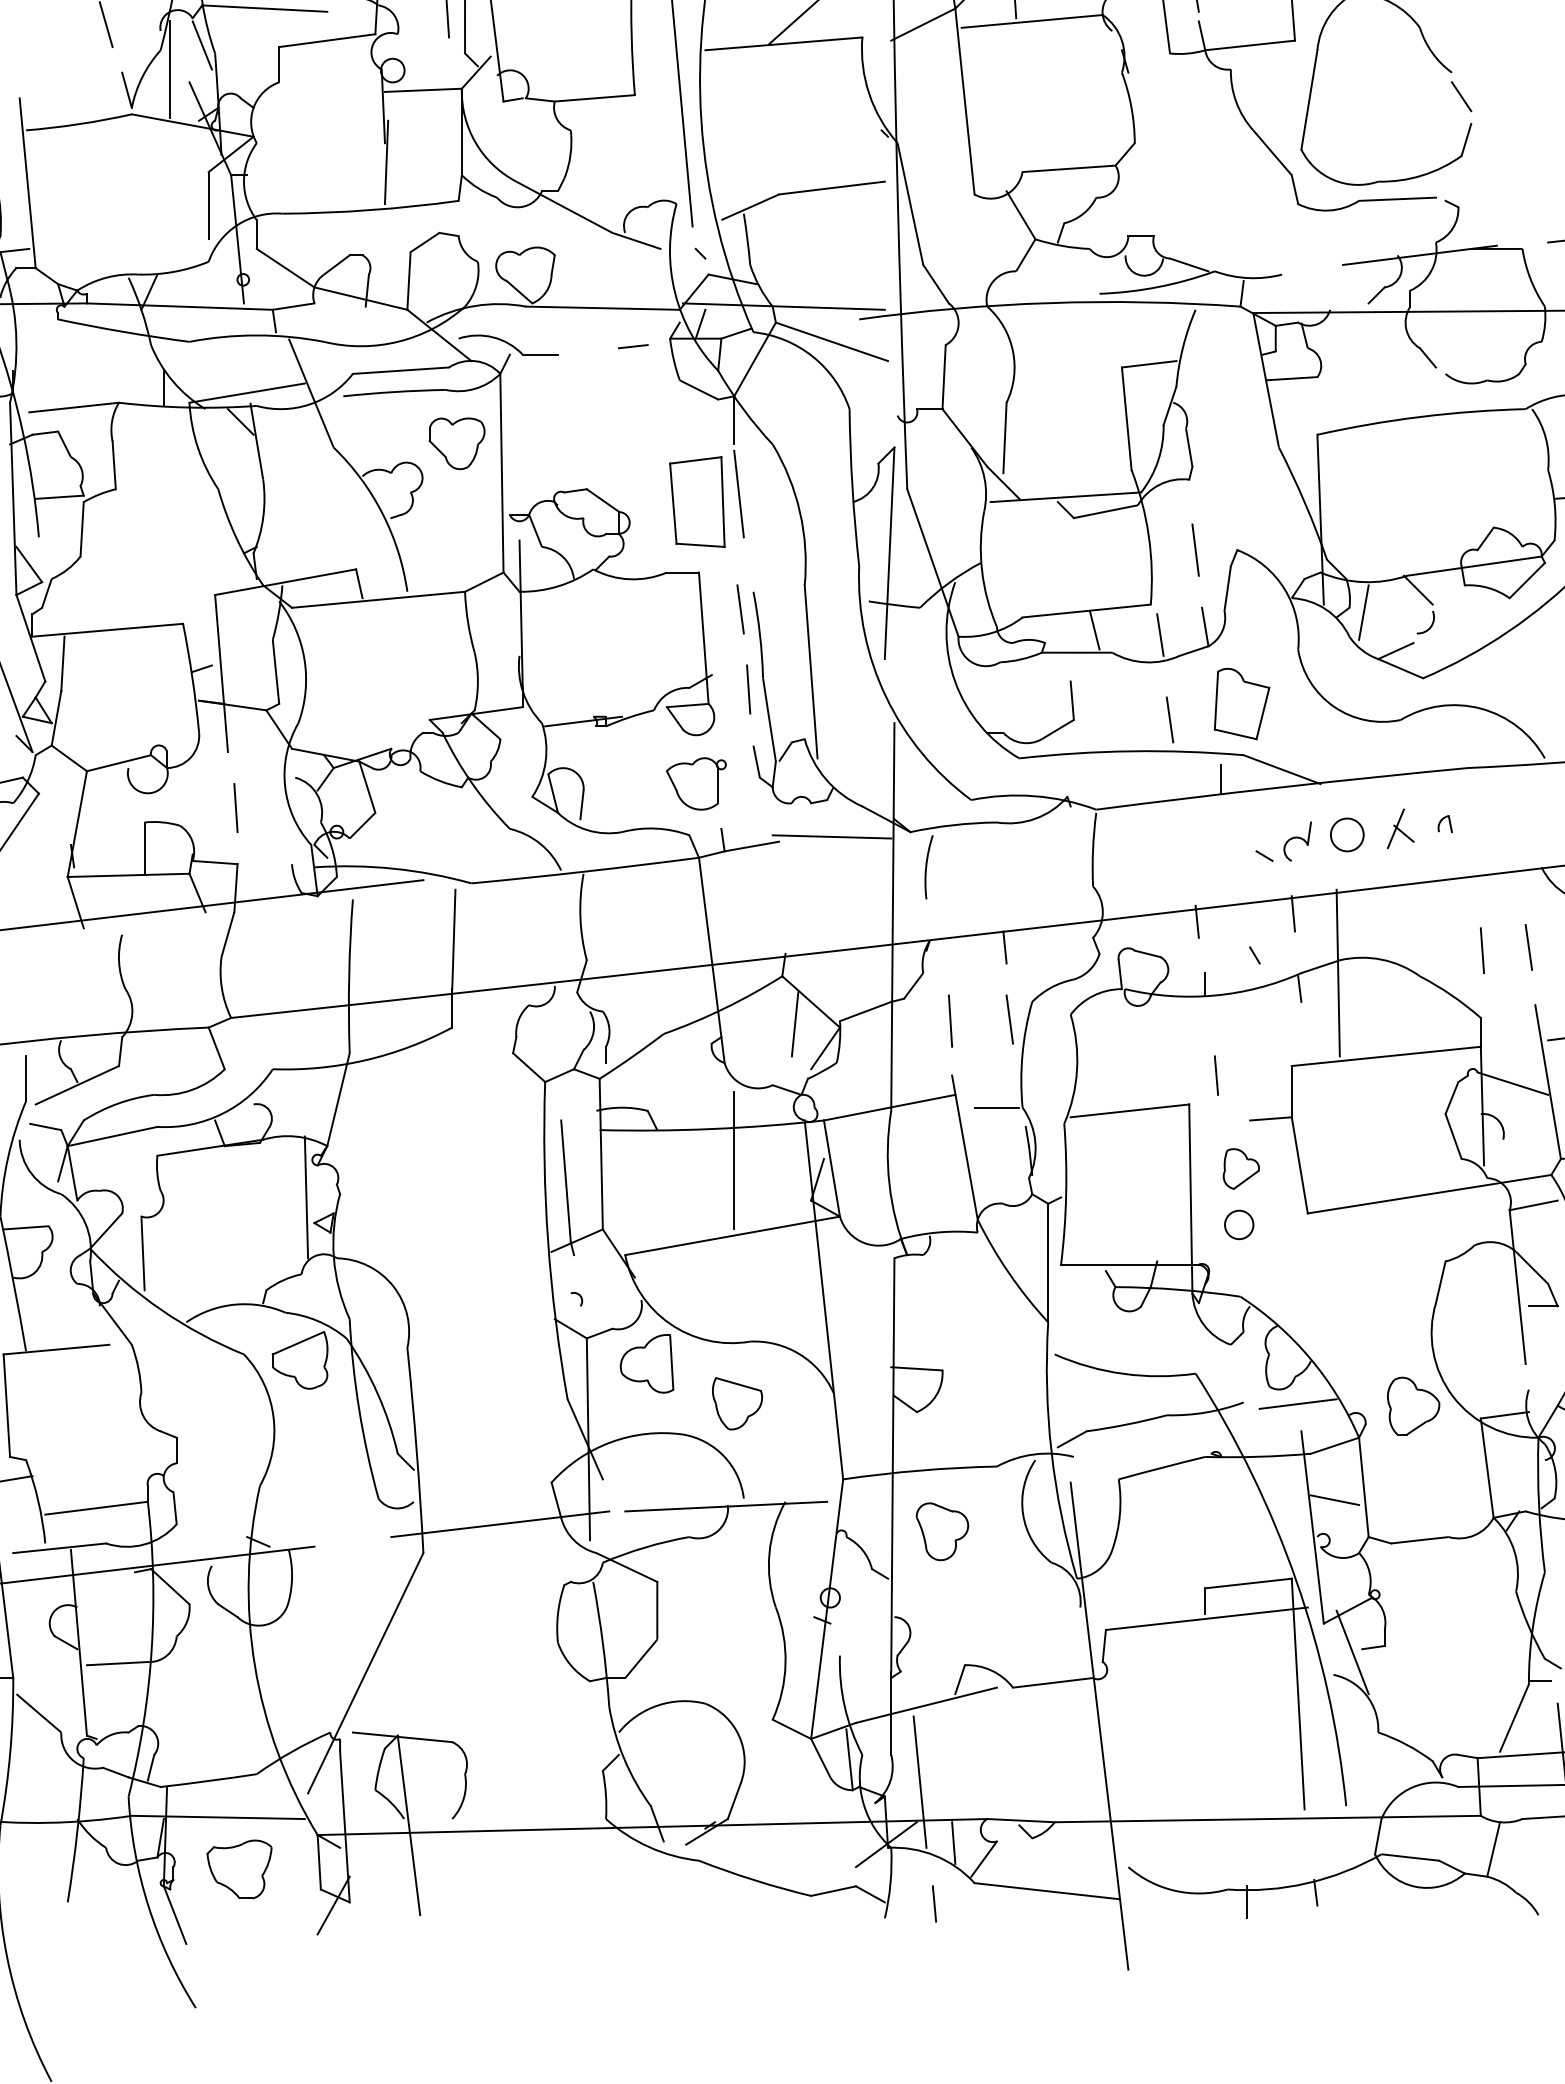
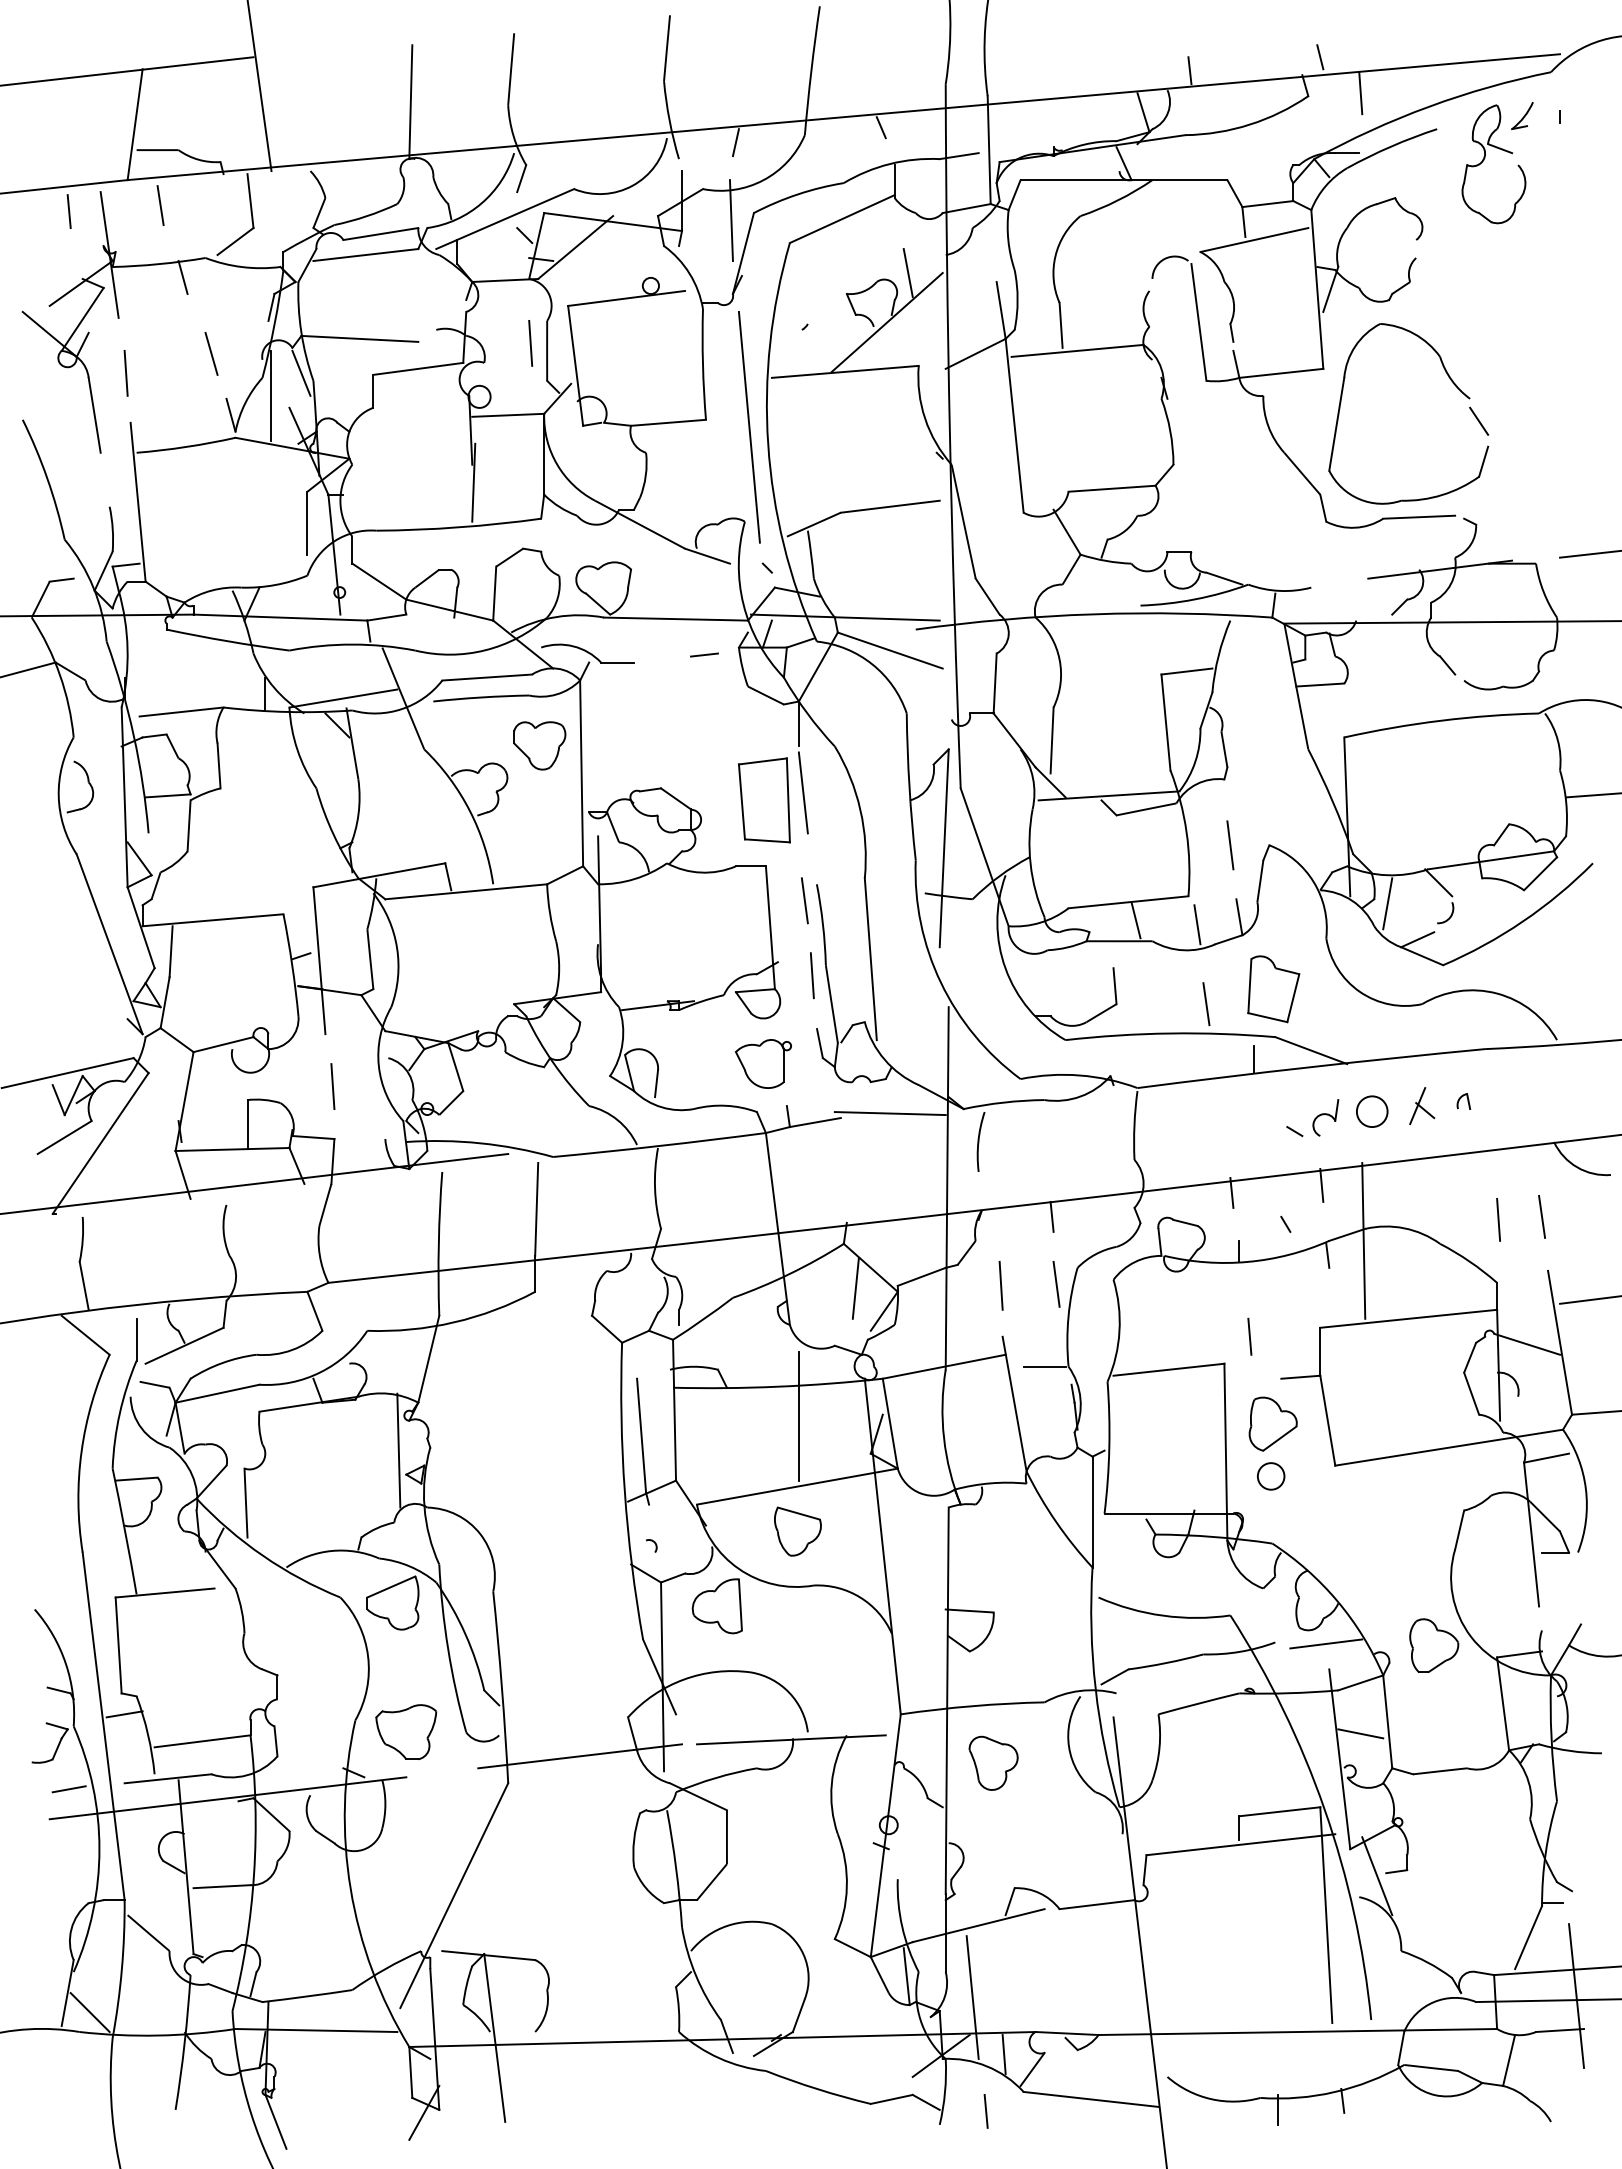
line: (14, 44) -> (125, 372), added
part: (1240, 1168) -> (1272, 1423), size x1.43
part: (737, 1403) -> (797, 1531), moved
part: (239, 1868) -> (406, 1731), moved

